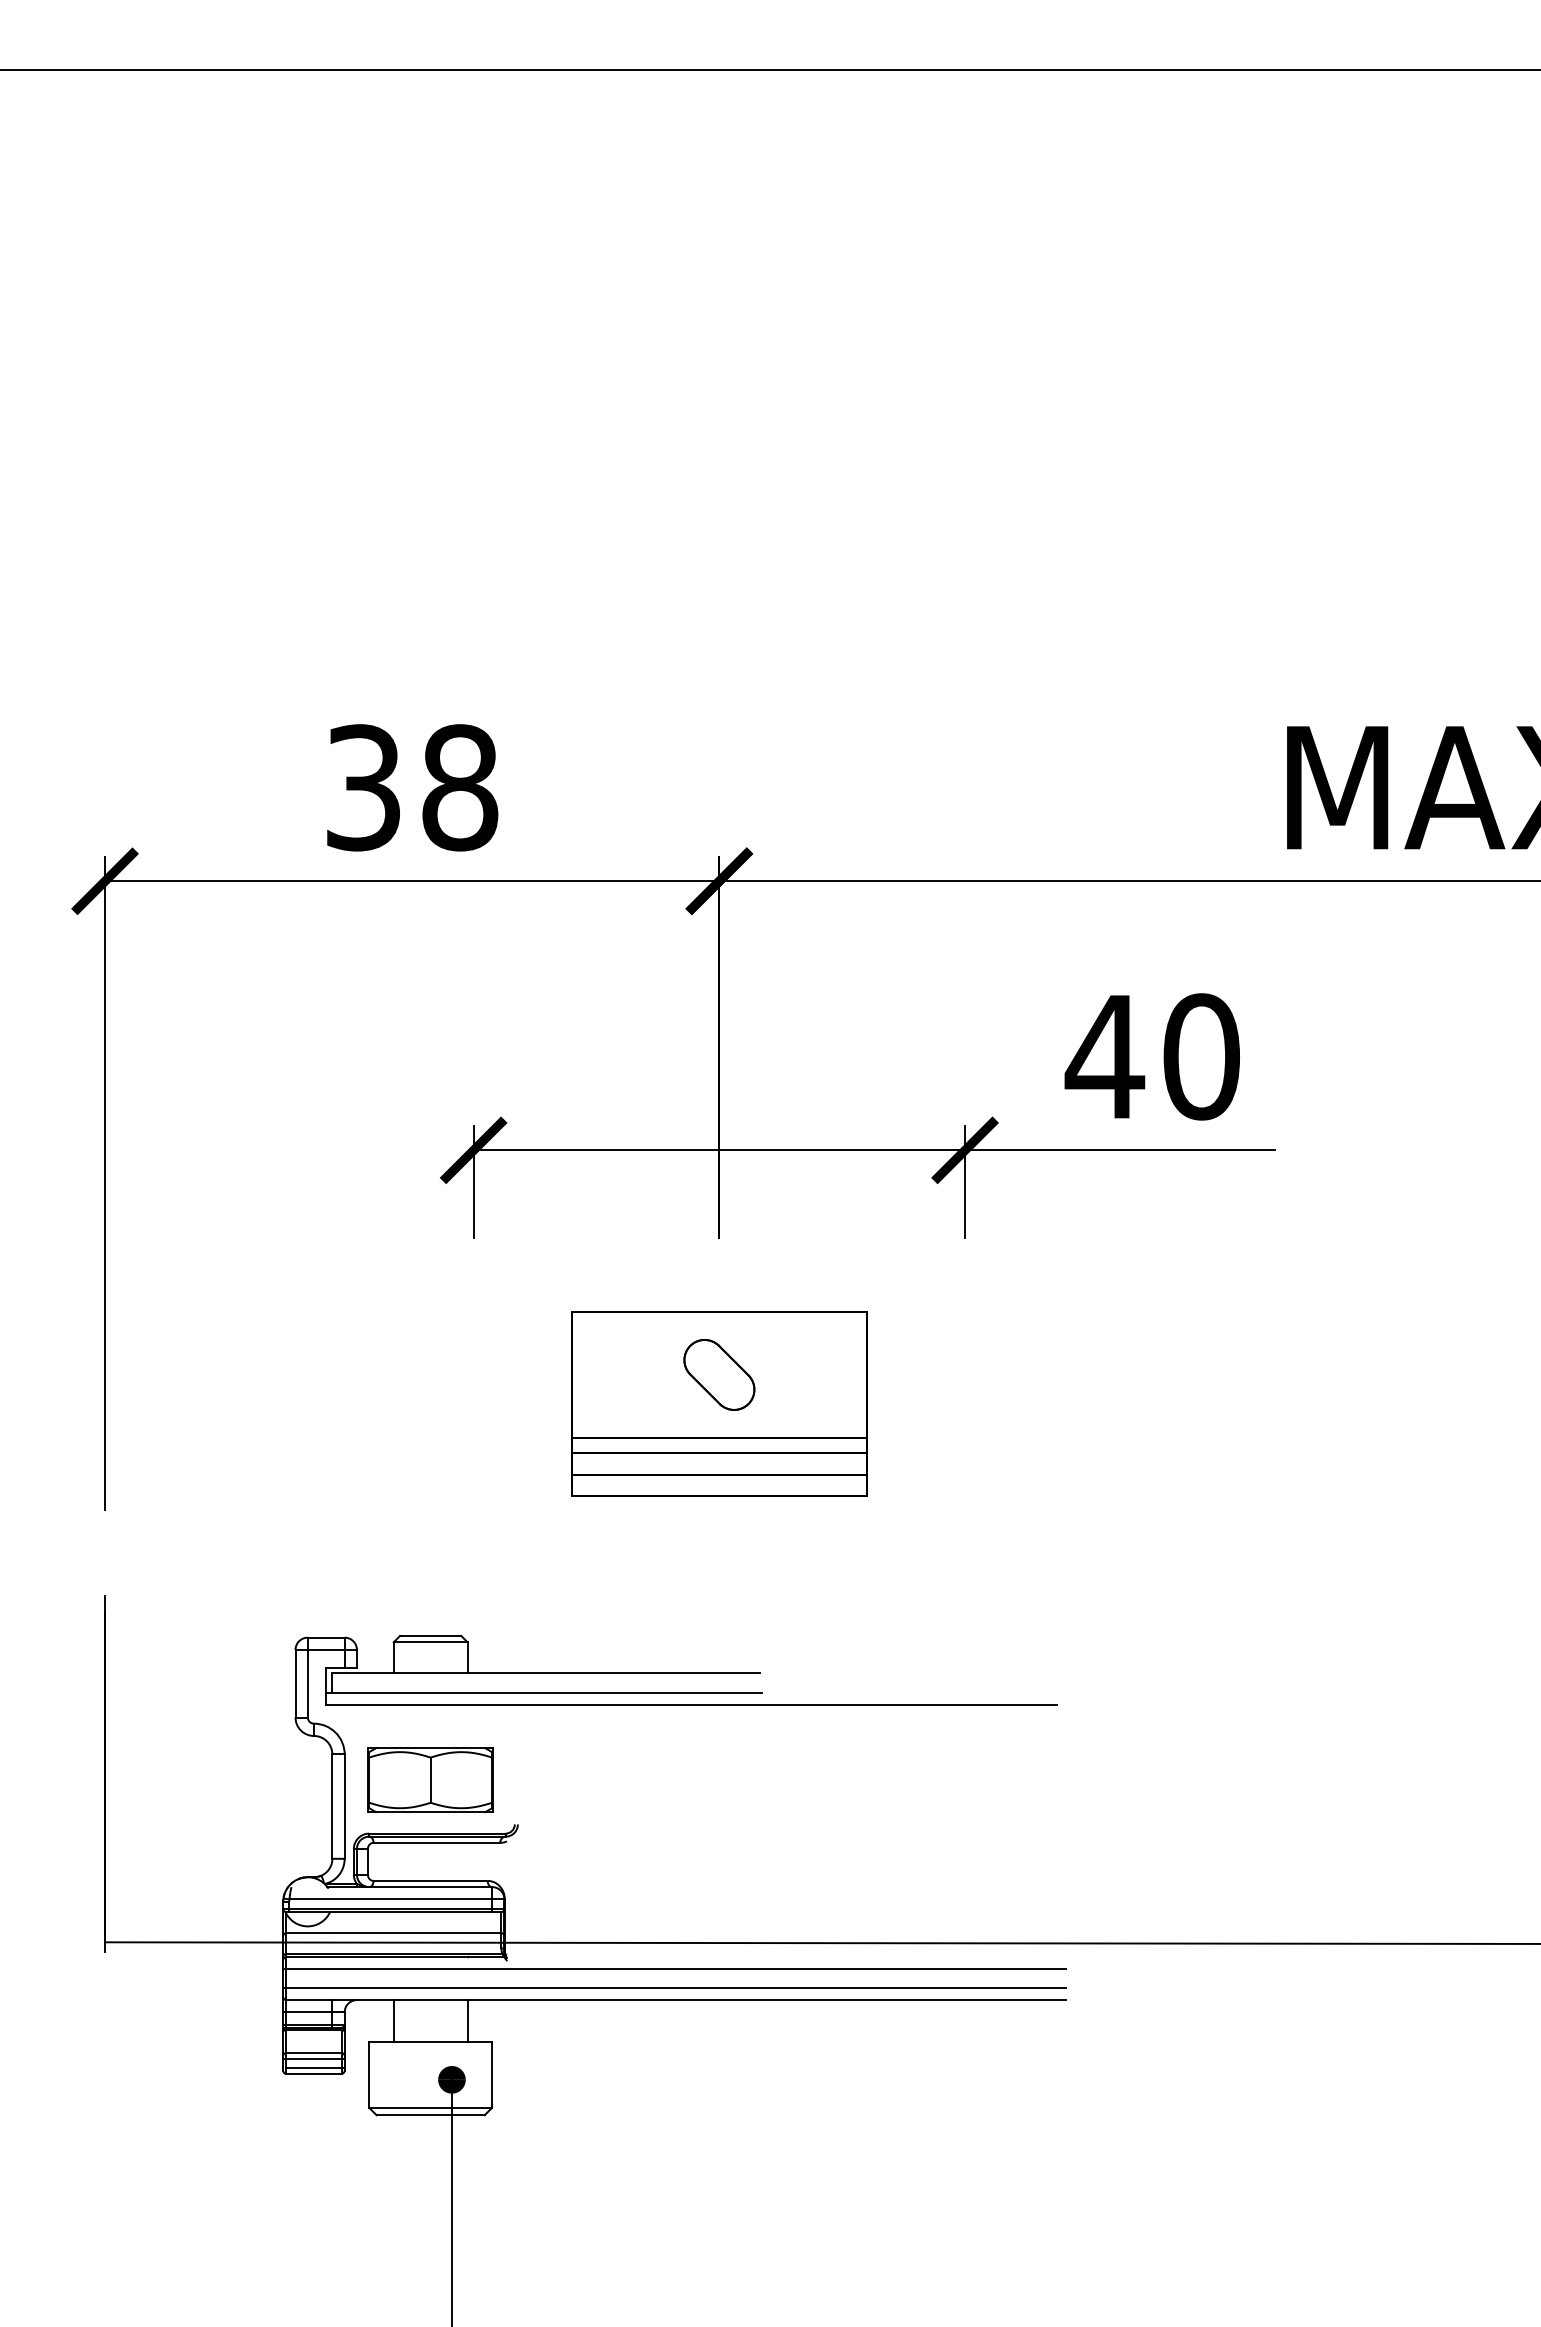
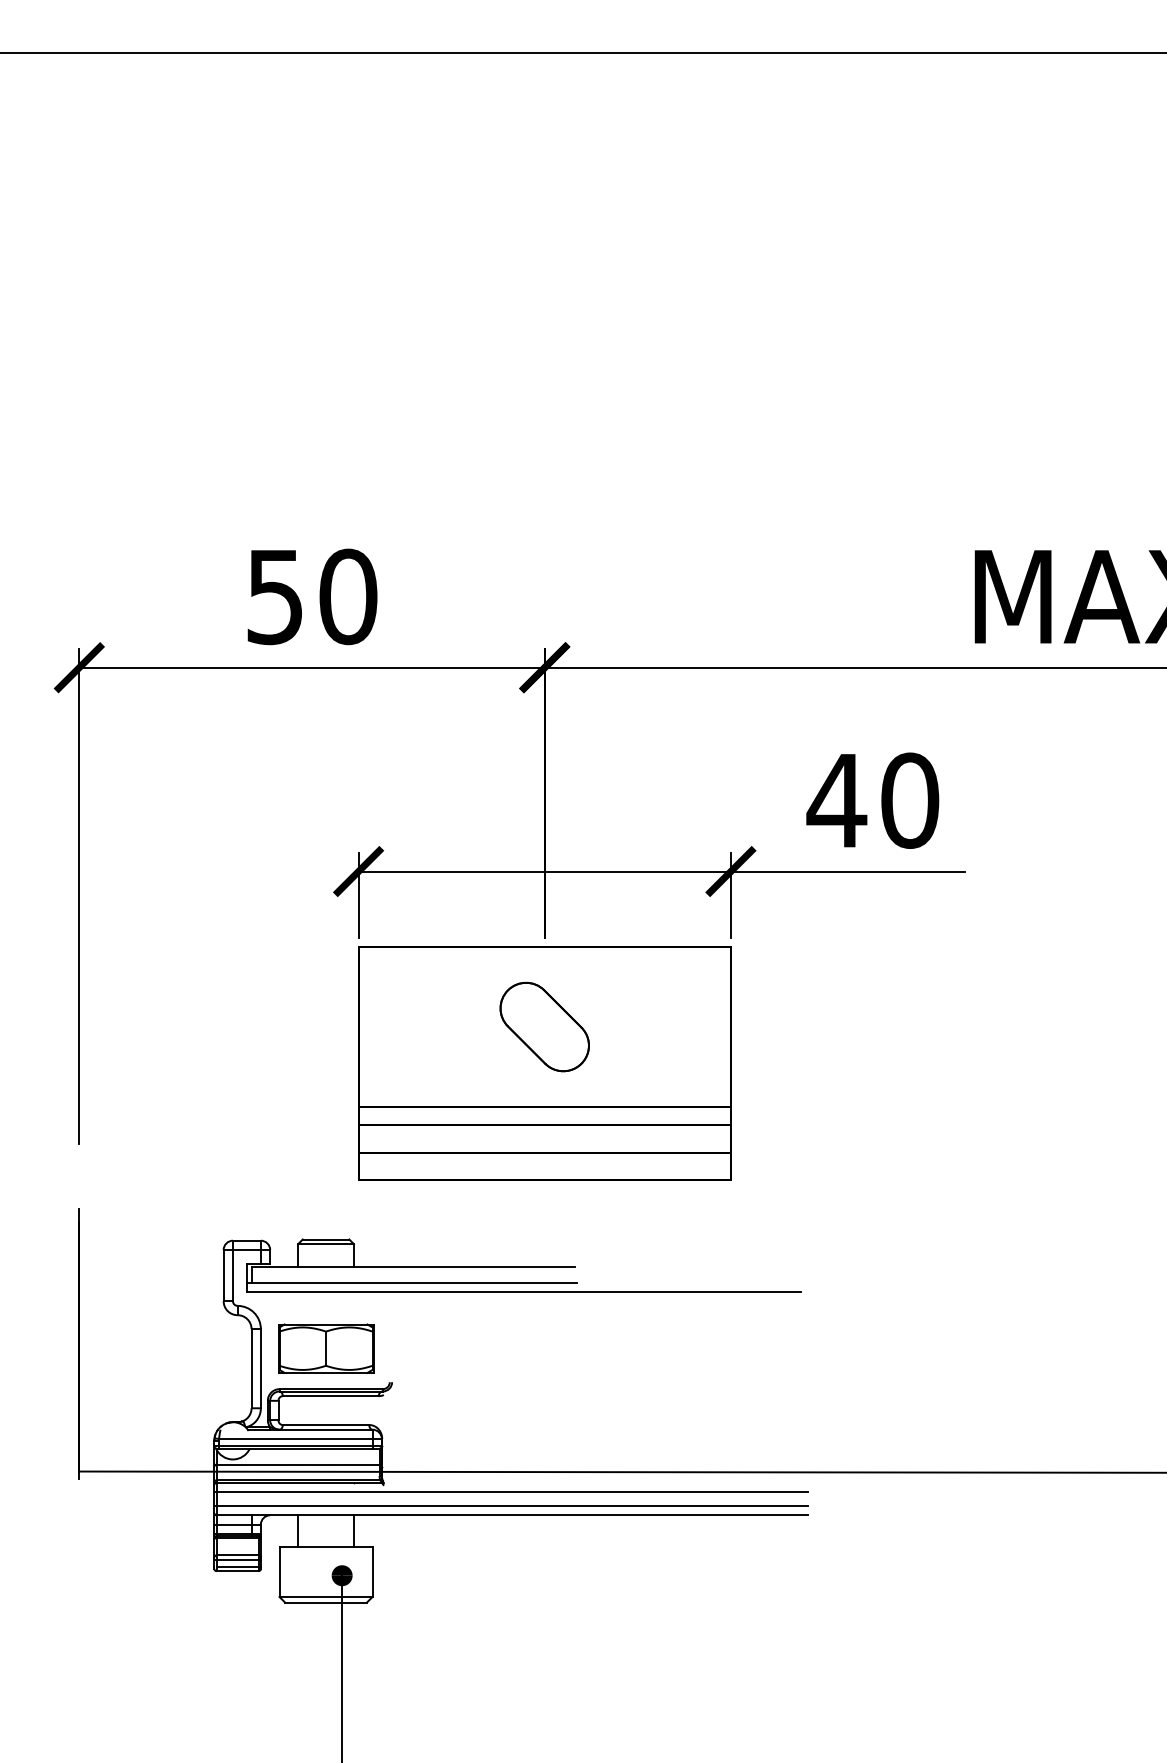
text: (412, 787) -> (312, 596), 38 -> 50
part: (719, 1403) -> (544, 1063), size x1.67

